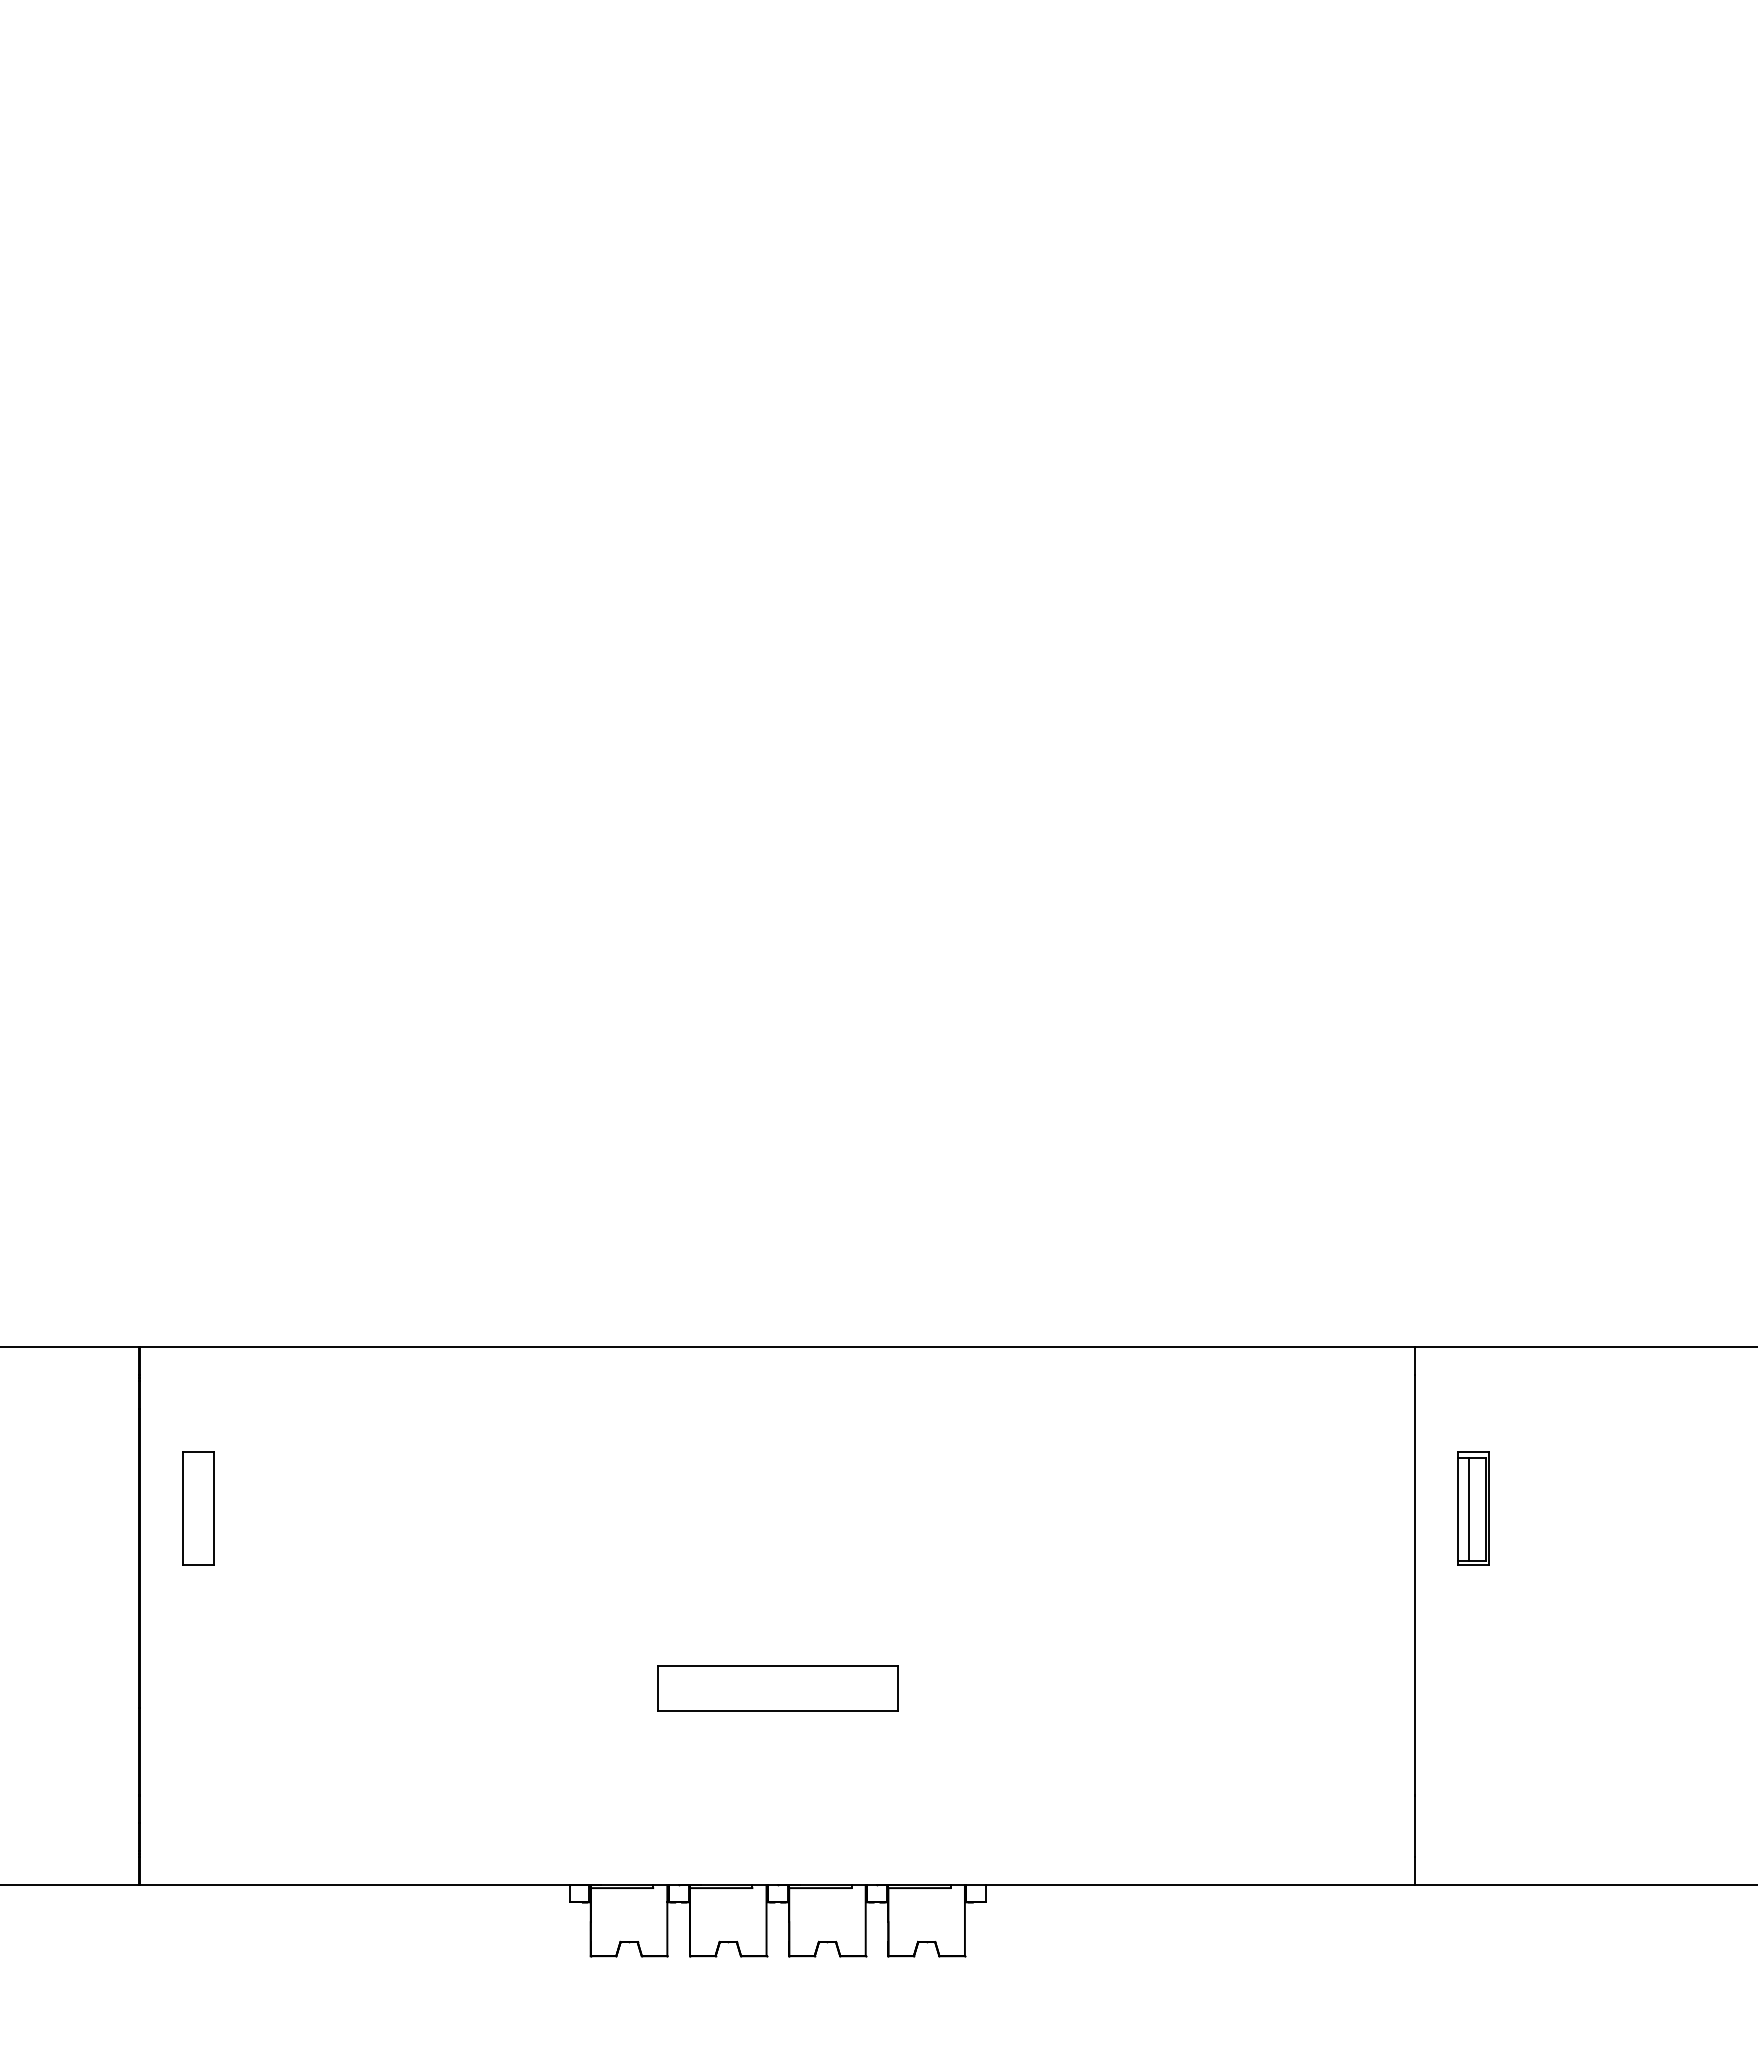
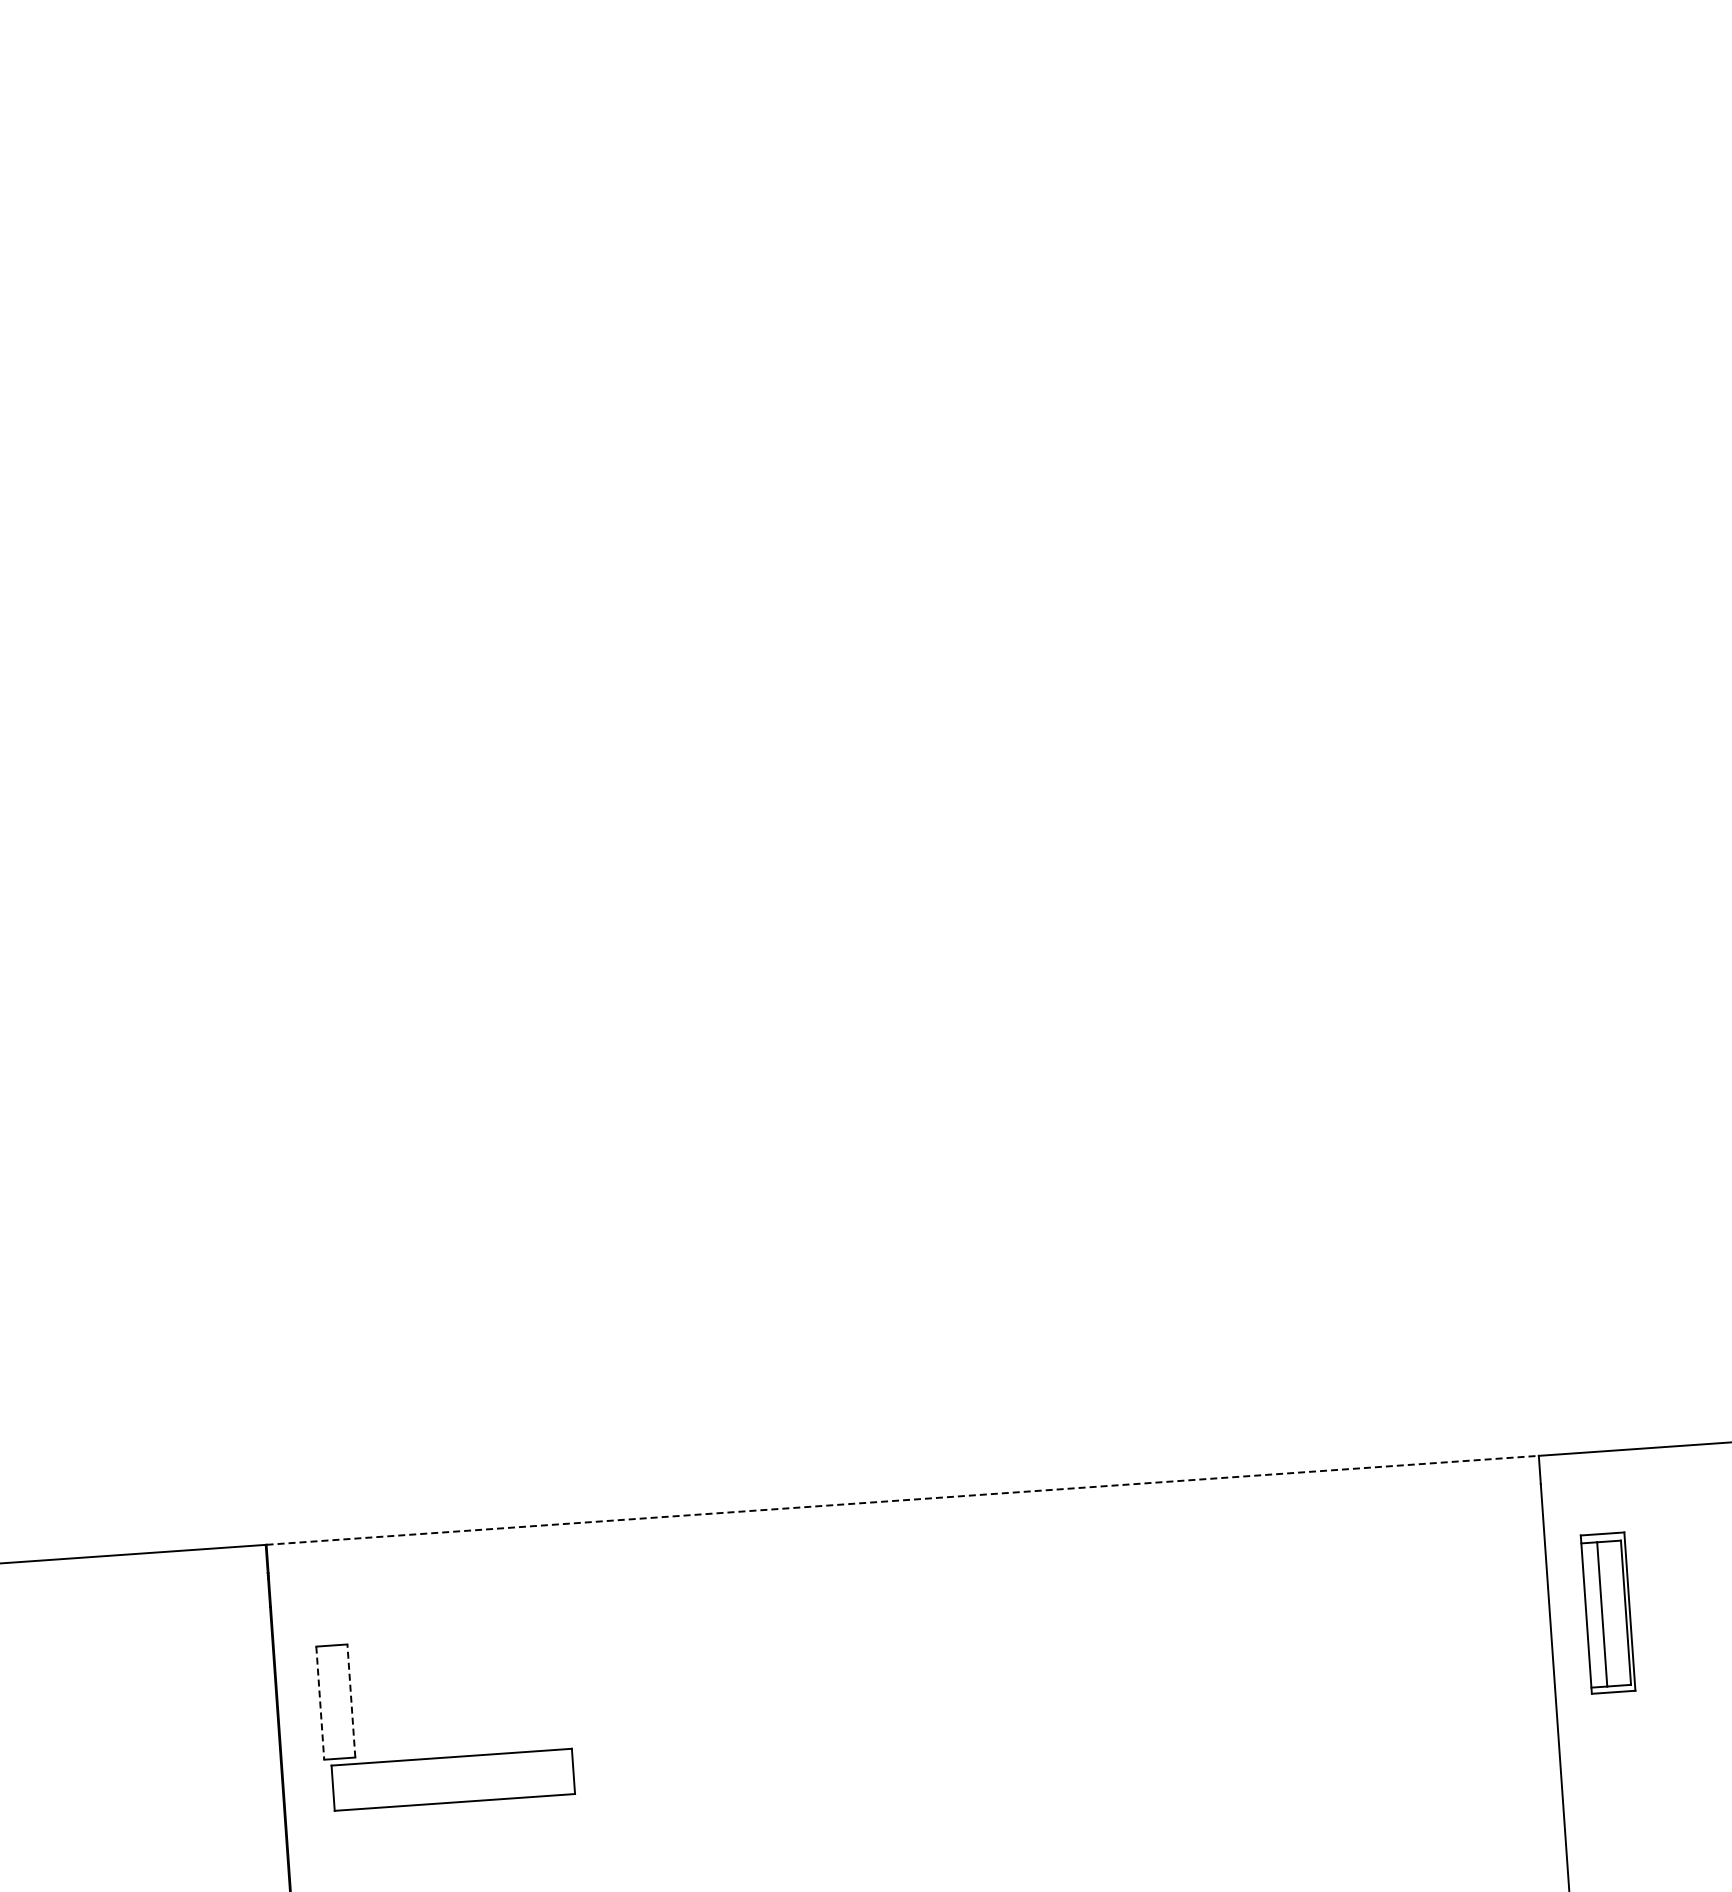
line: (777, 1346) -> (902, 1500), solid -> dashed
line: (182, 1508) -> (320, 1703), solid -> dashed
line: (213, 1508) -> (351, 1700), solid -> dashed
part: (1473, 1508) -> (1607, 1613), size x1.4
part: (777, 1688) -> (452, 1780), moved

